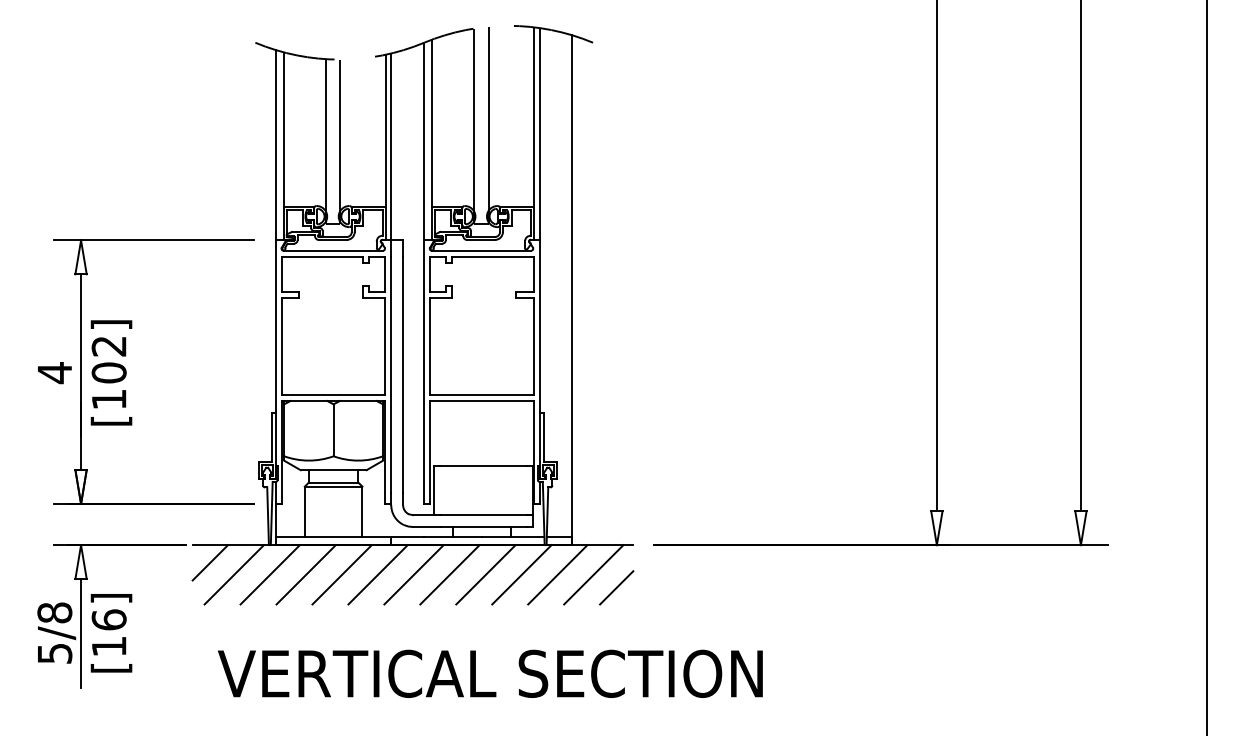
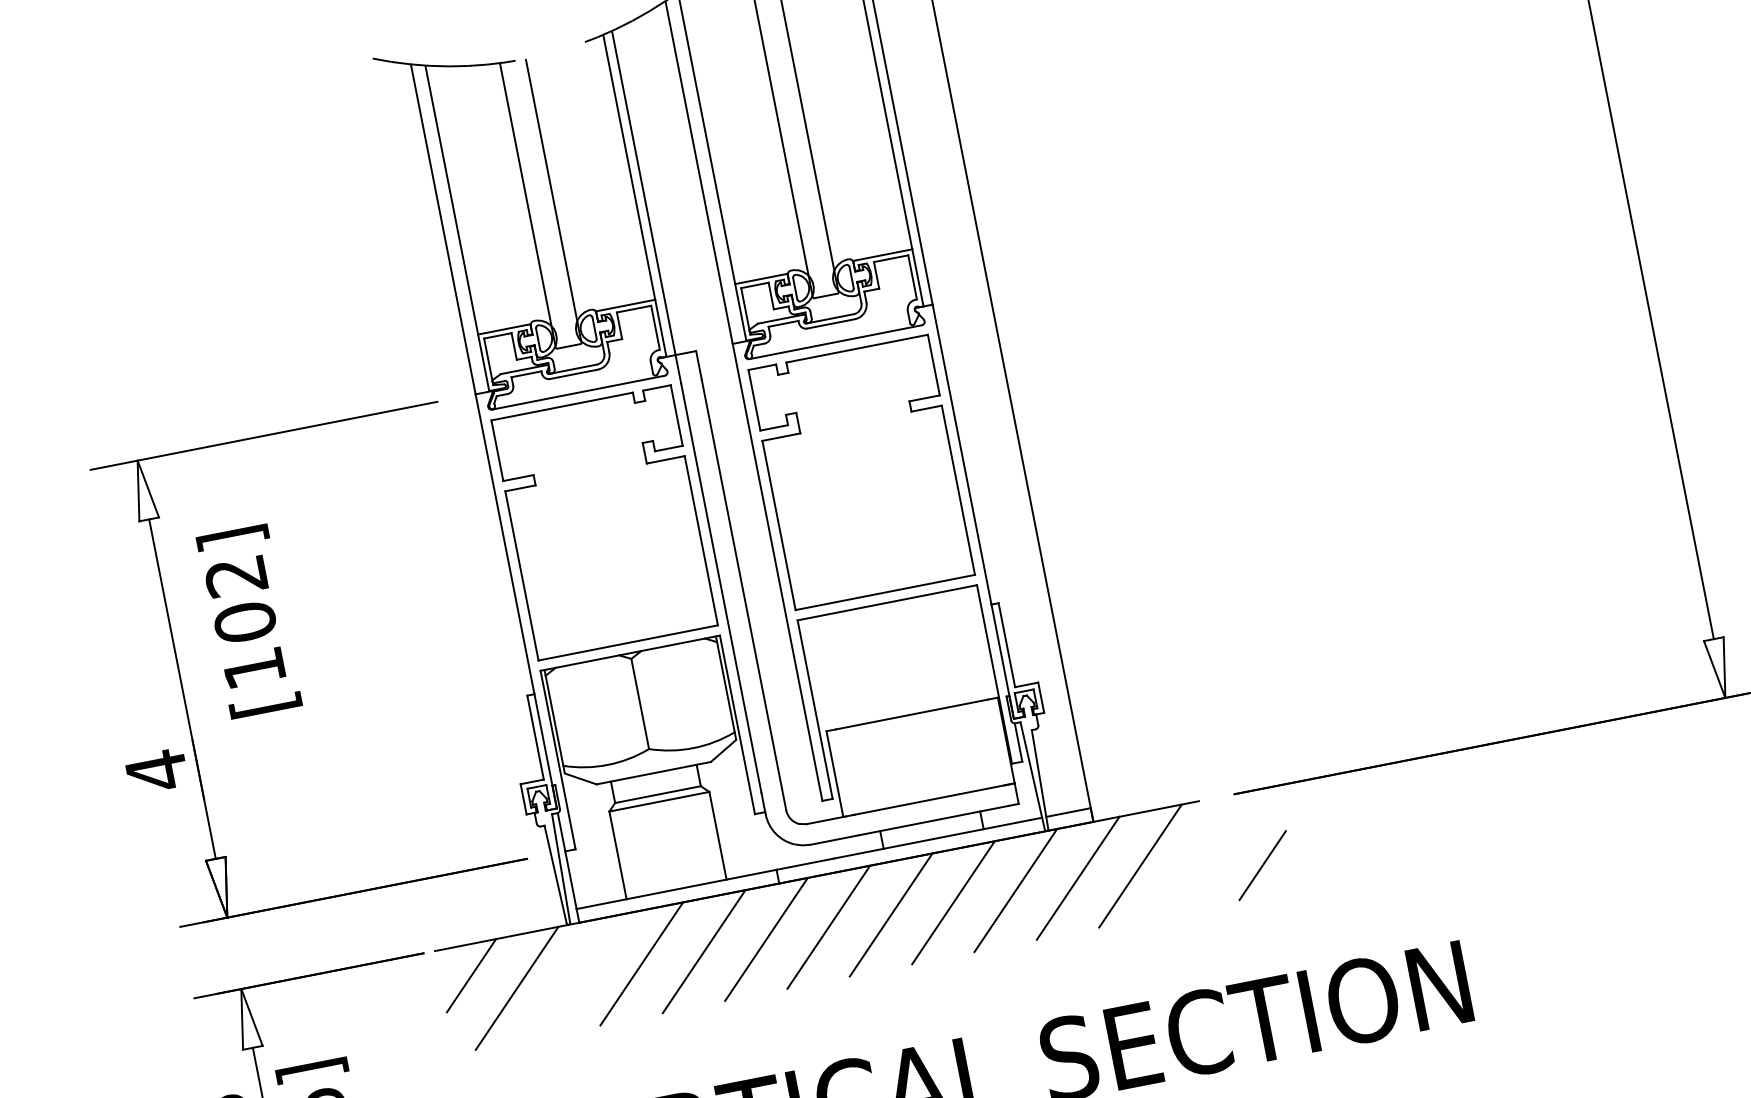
text: (111, 372) -> (249, 620), moved
text: (54, 373) -> (156, 772), moved
line: (269, 574) -> (578, 975), removed
line: (616, 587) -> (1262, 865), moved

